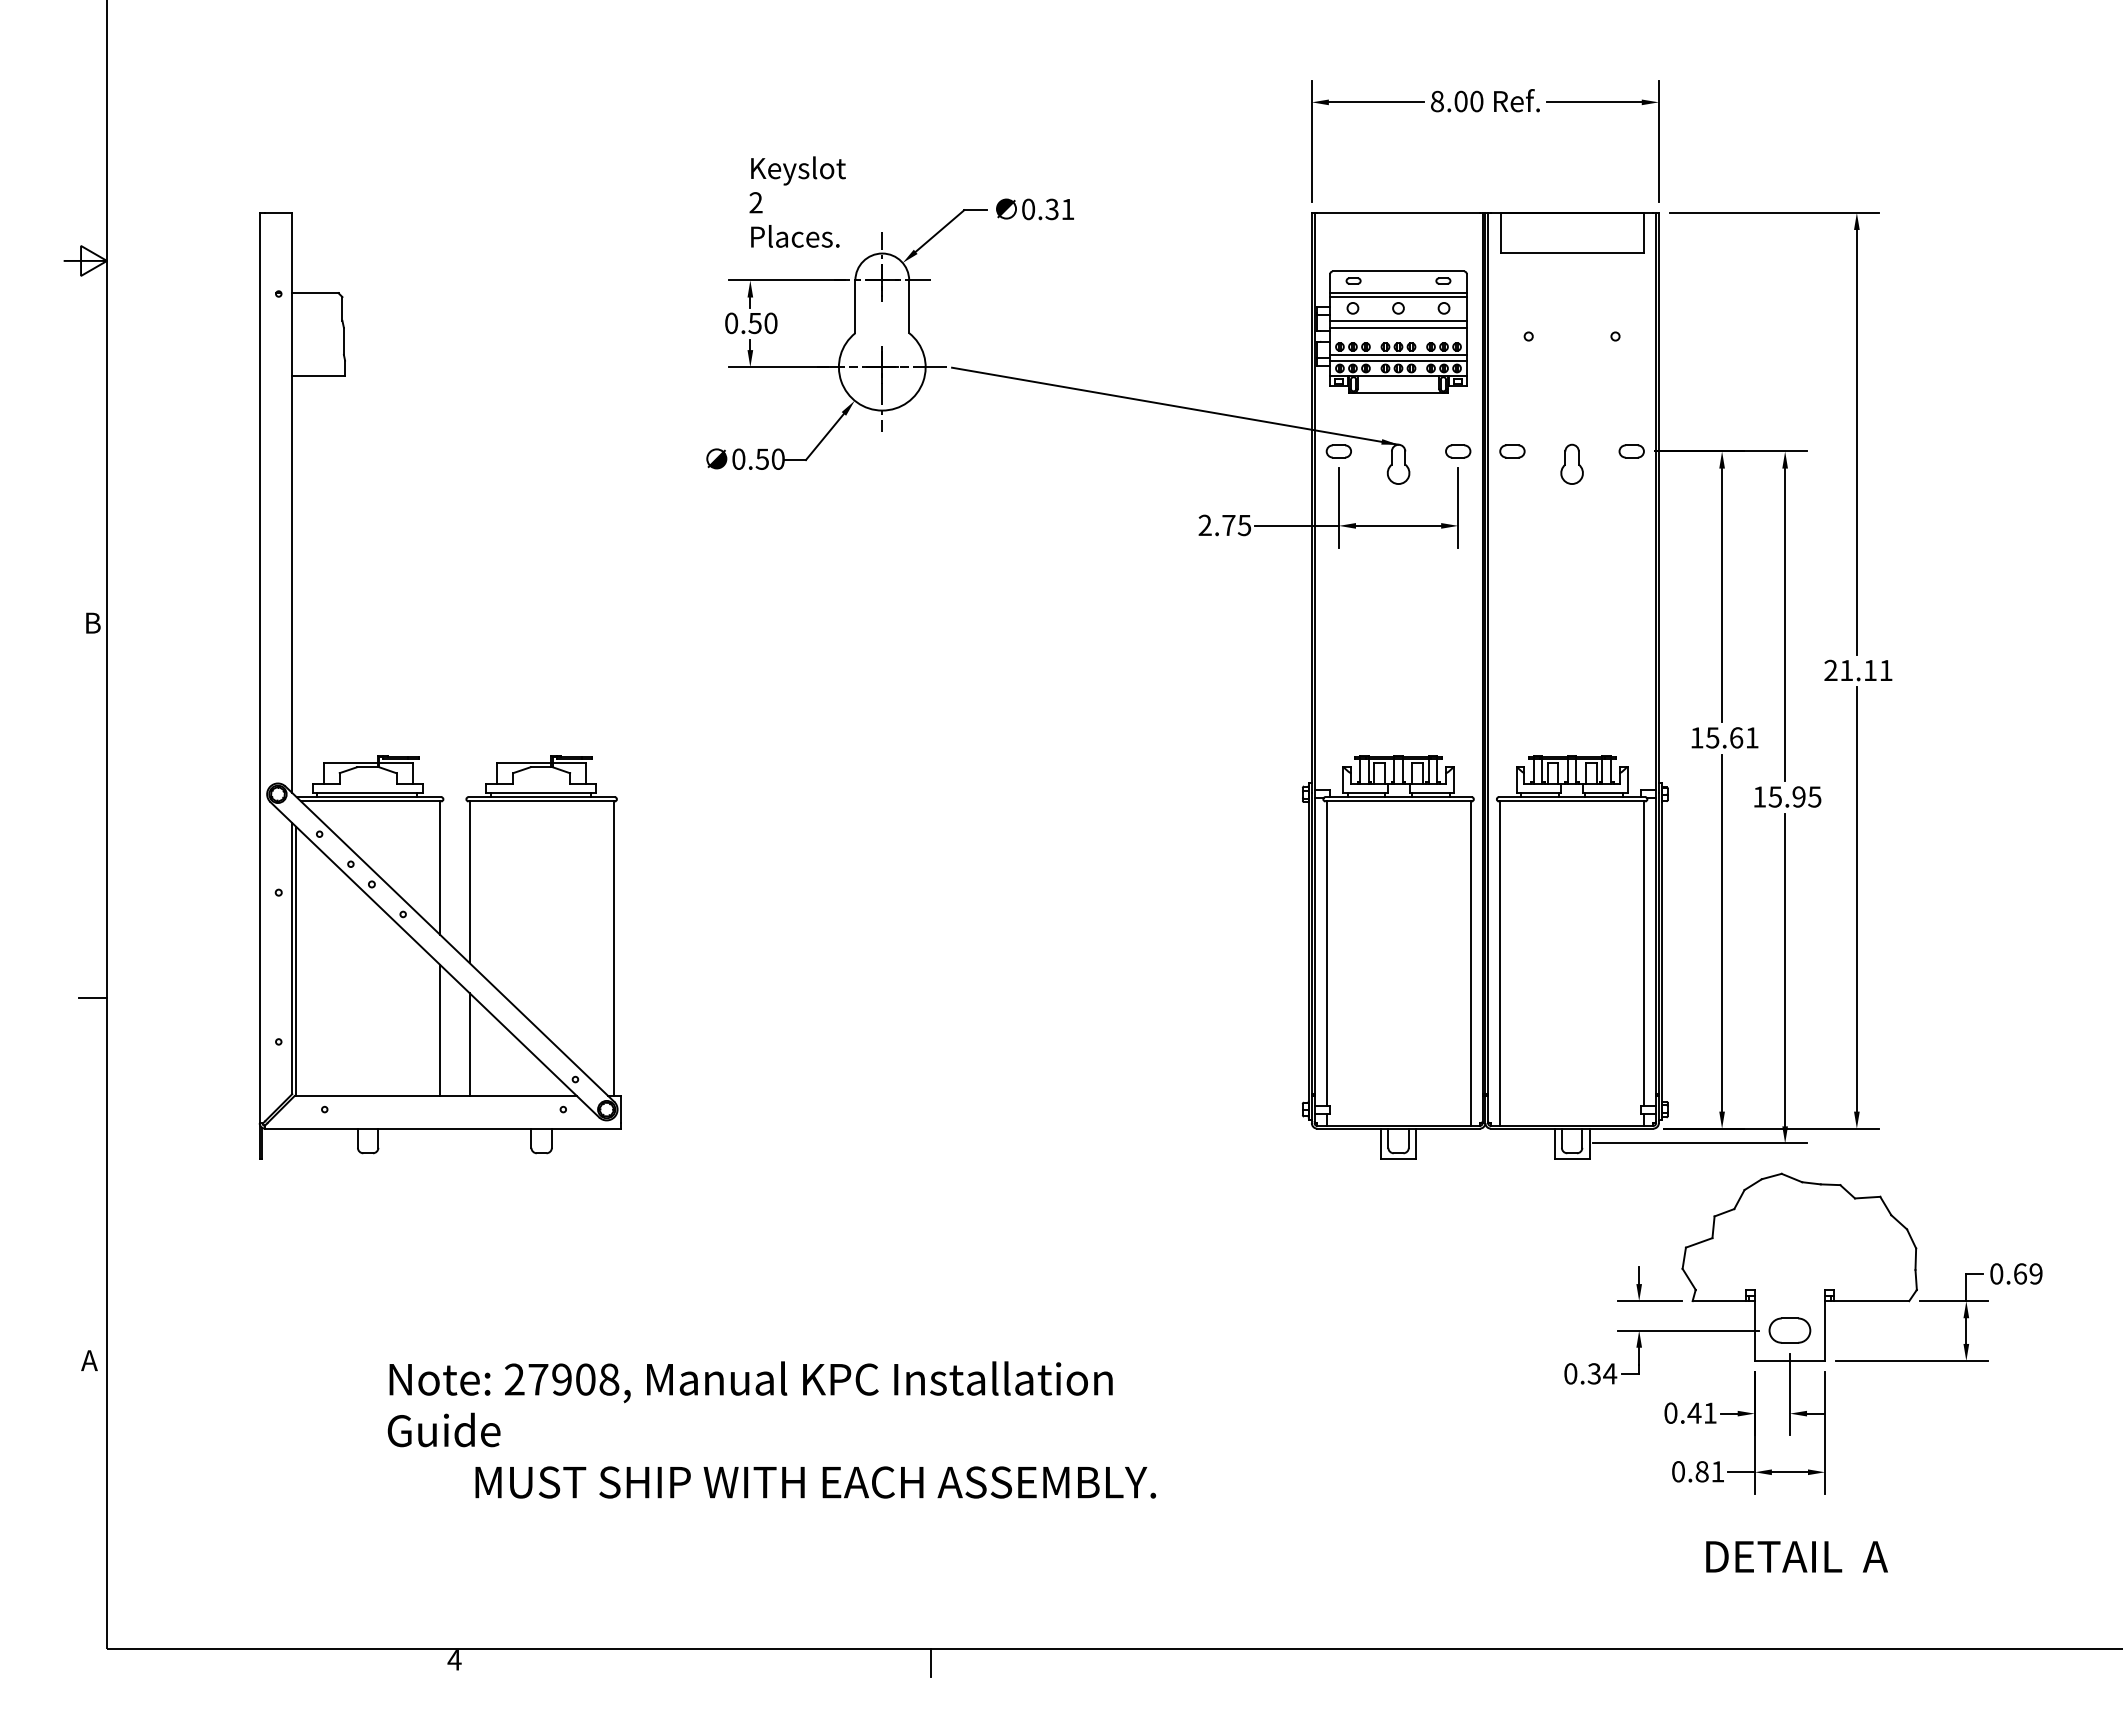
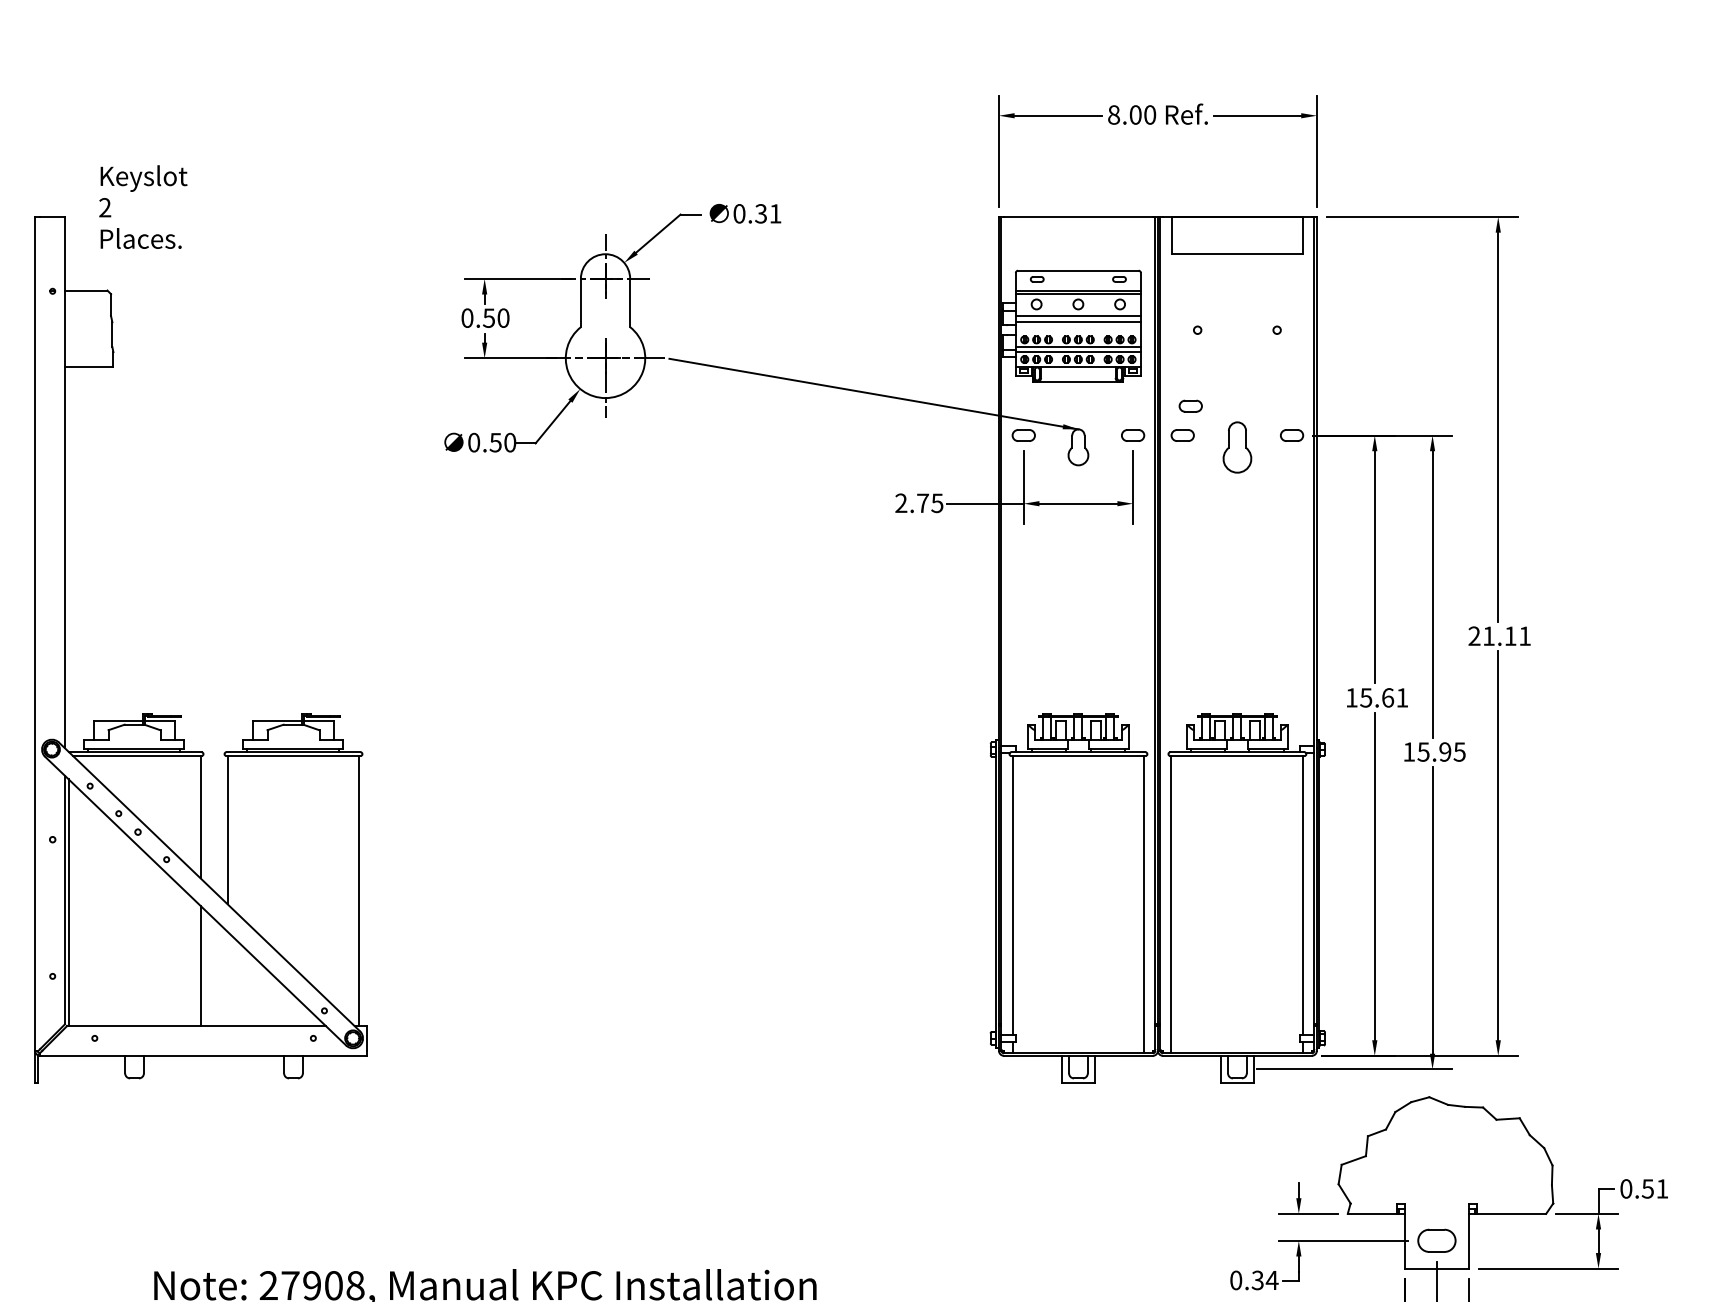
text: (797, 201) -> (143, 206), moved
part: (1521, 419) -> (1191, 406), added
part: (1571, 463) -> (1236, 446), size x1.4
line: (469, 1044) -> (227, 978), removed
text: (2027, 1273) -> (1654, 1188), 0.69 -> 0.51

